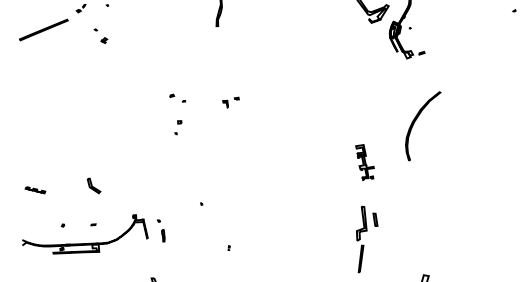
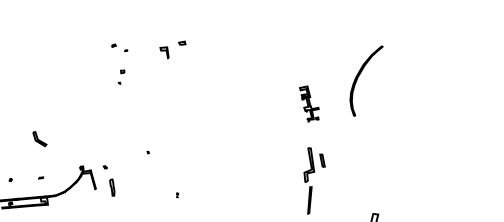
part: (230, 102) -> (172, 49), size x1.6
part: (416, 120) -> (359, 75), moved
part: (160, 230) -> (108, 180), size x1.4

